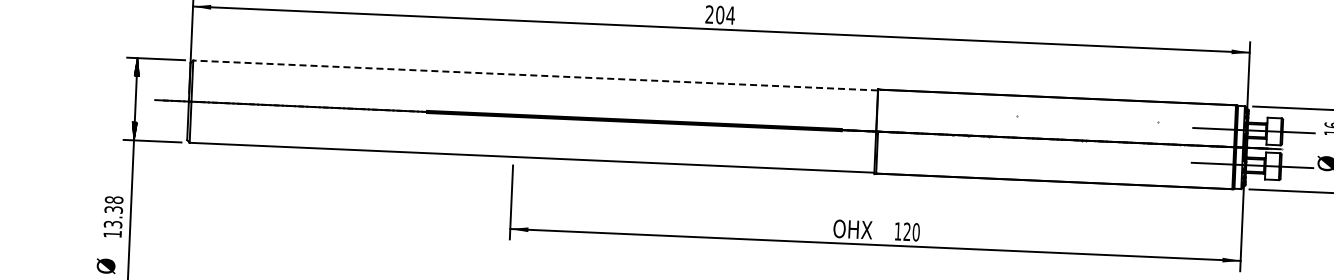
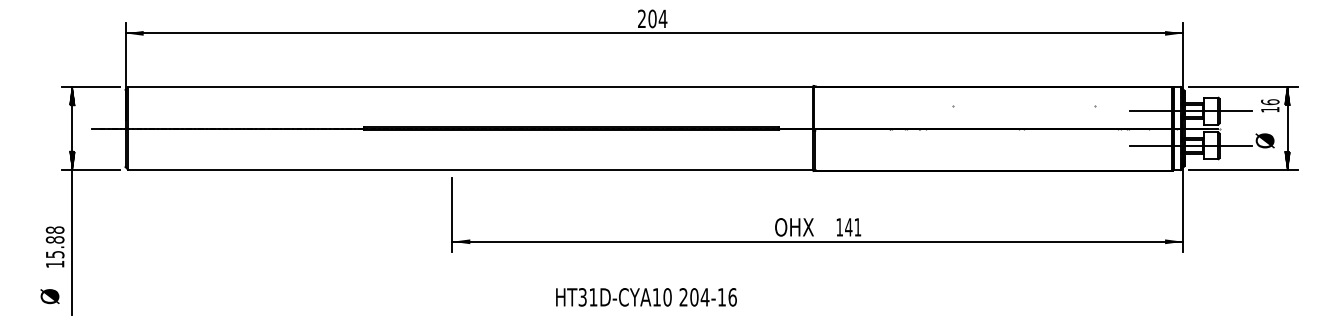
line: (535, 75) -> (470, 87), dashed -> solid
text: (112, 216) -> (54, 246), 13.38 -> 15.88
text: (911, 232) -> (853, 227), 120 -> 141

